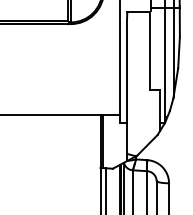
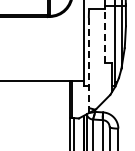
line: (150, 50) -> (105, 35), solid -> dashed
line: (126, 93) -> (88, 65), solid -> dashed

